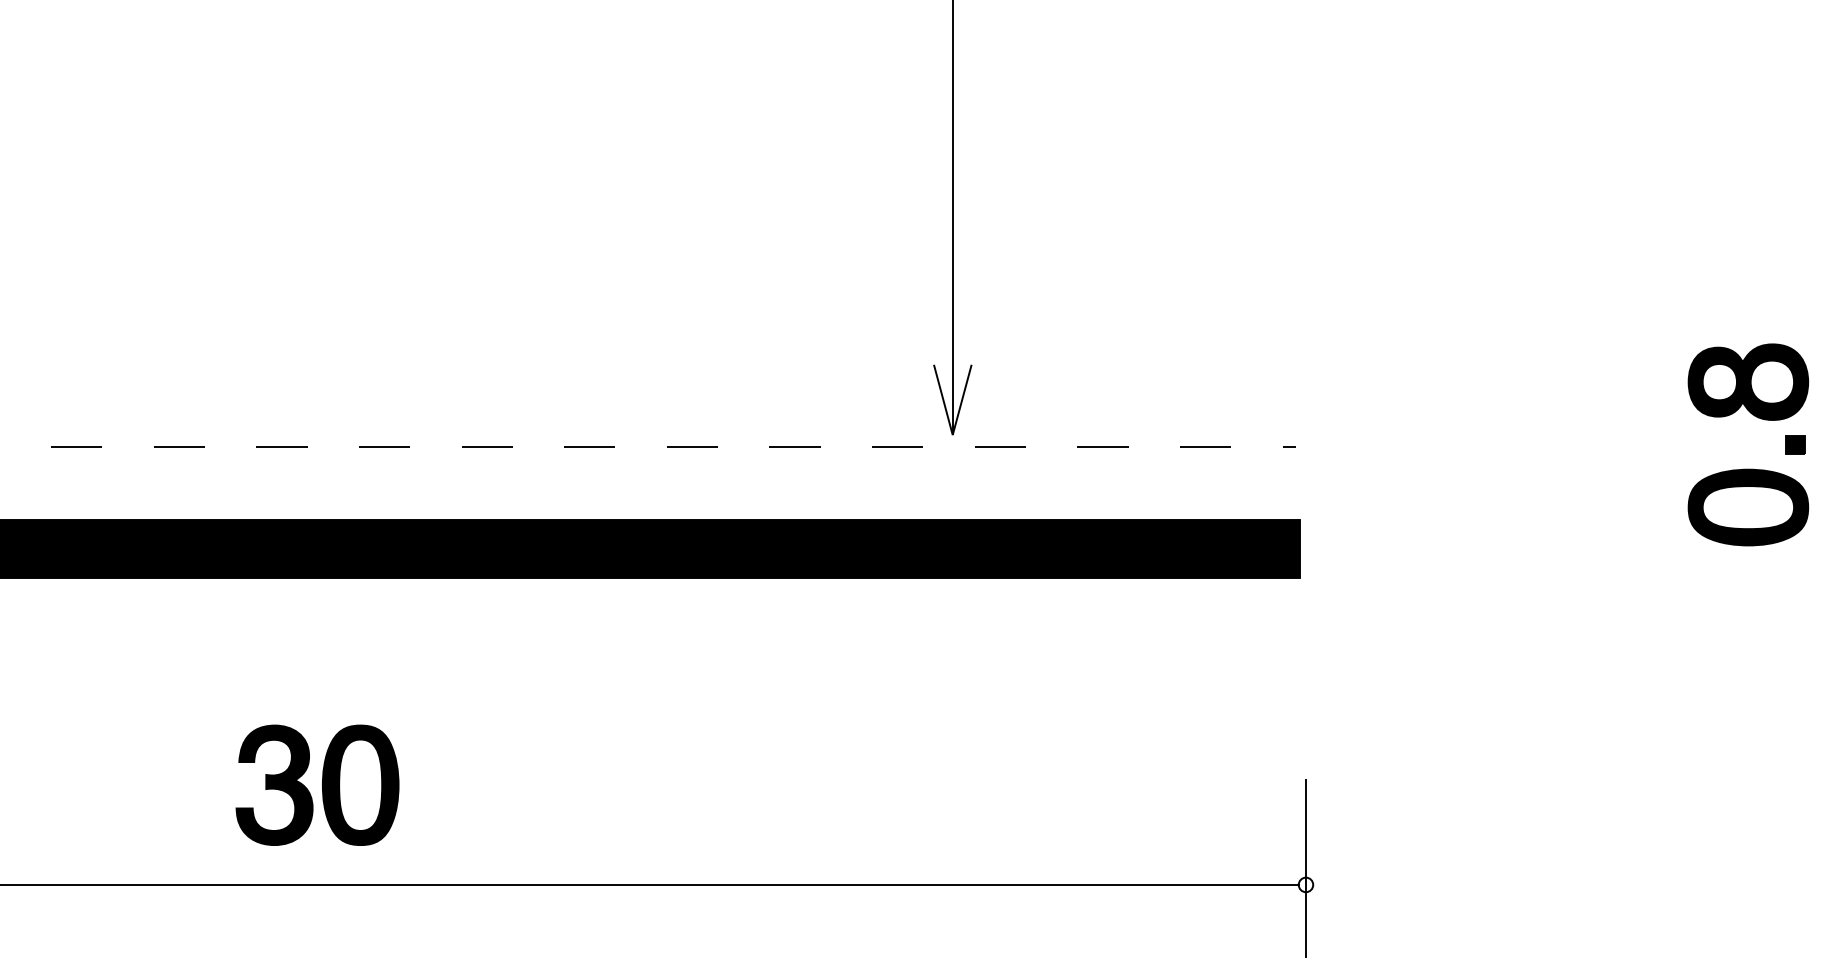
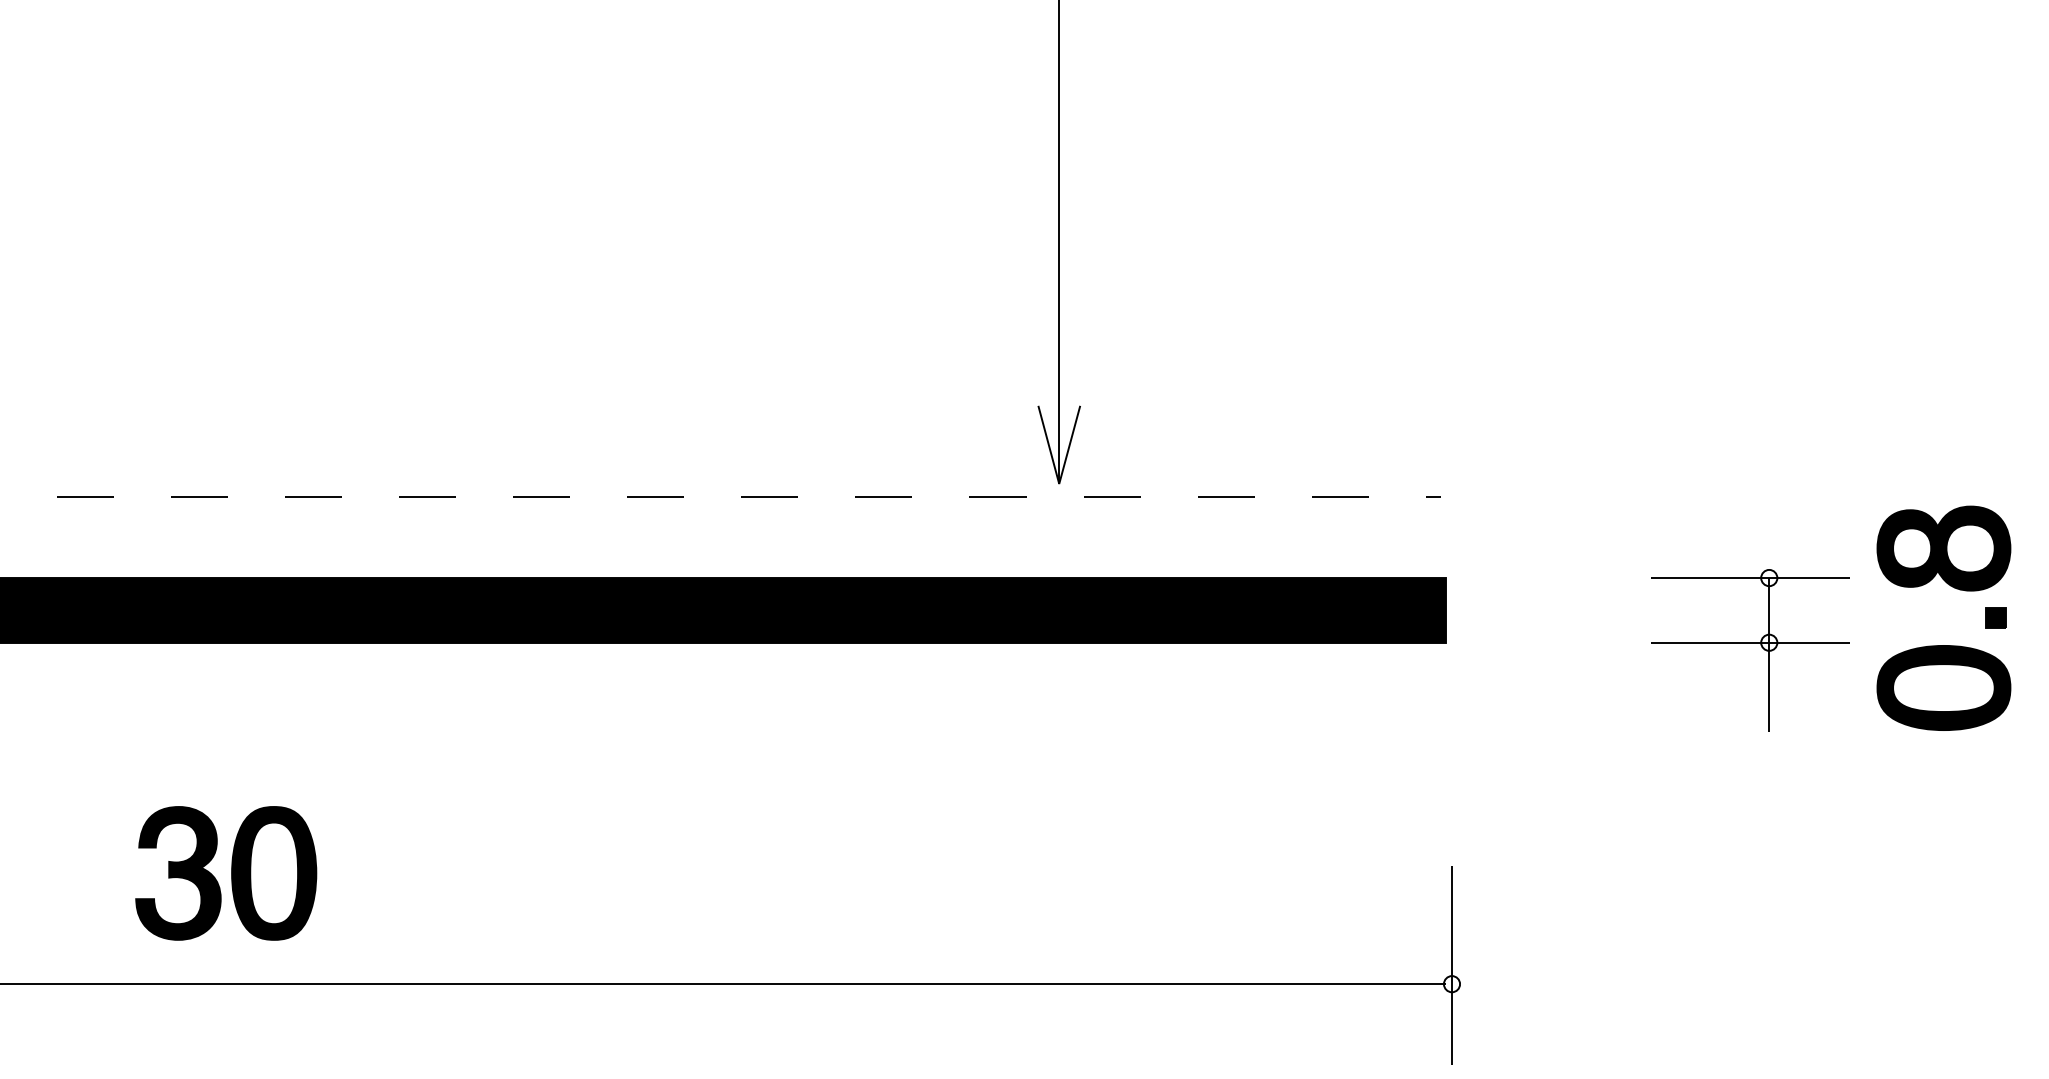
part: (1748, 468) -> (1944, 644), moved
part: (1574, 584) -> (1750, 650), added
part: (317, 784) -> (226, 872), moved

